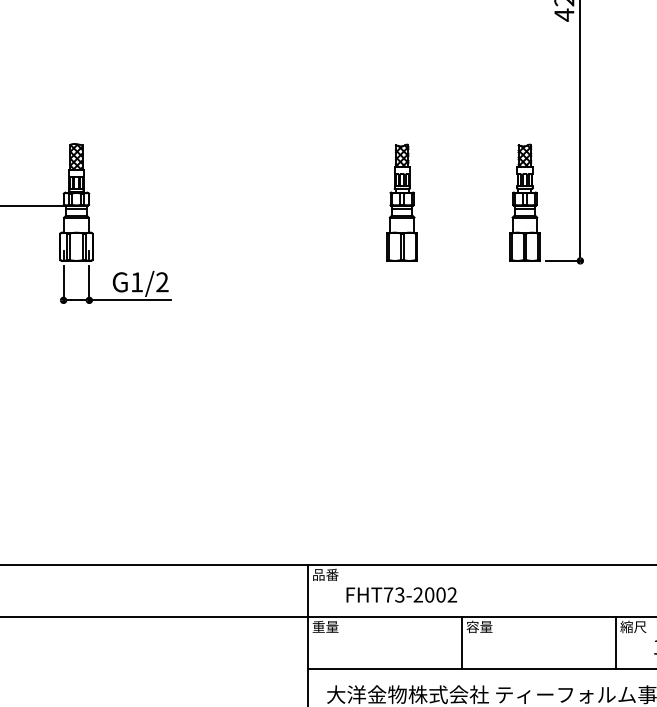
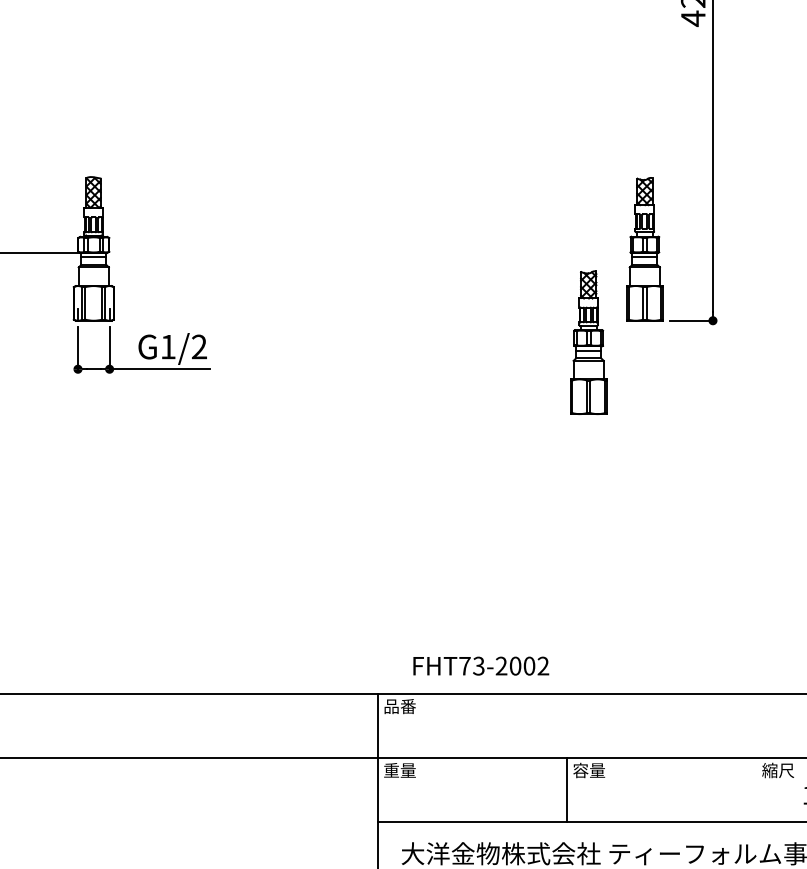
part: (401, 202) -> (587, 342), moved
text: (401, 594) -> (480, 665), moved
line: (615, 642) -> (756, 789), removed

